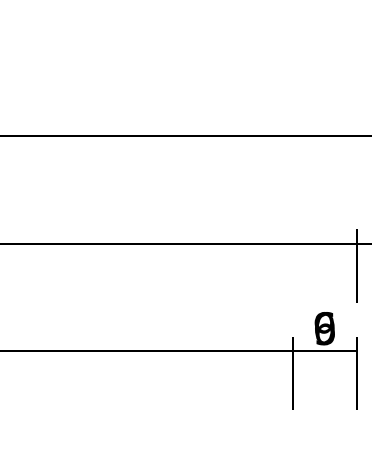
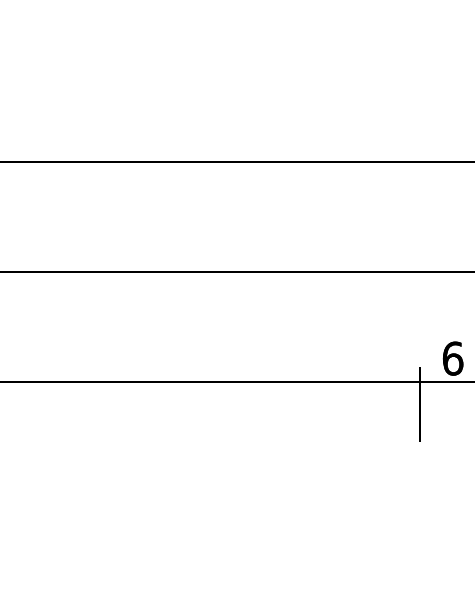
text: (324, 328) -> (452, 358), 9 -> 6

